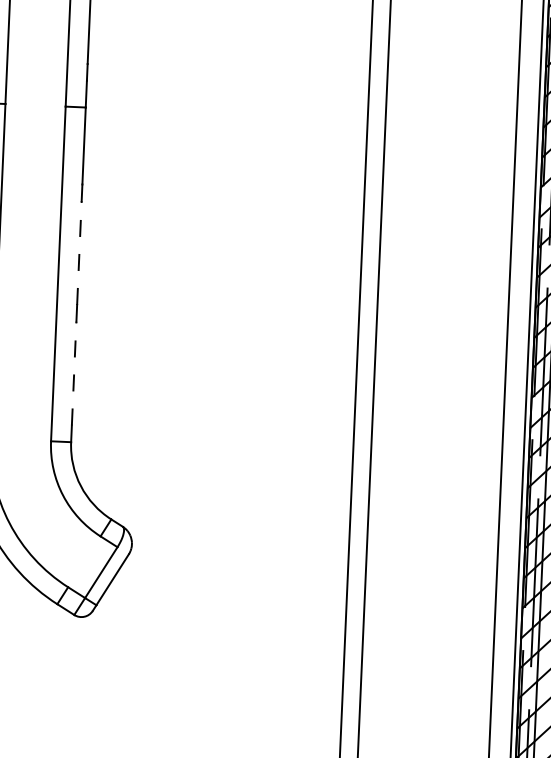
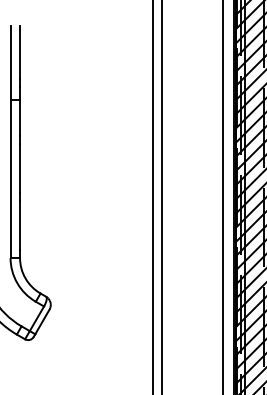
line: (80, 252) -> (20, 168), dashed -> solid
line: (75, 373) -> (20, 225), dashed -> solid

